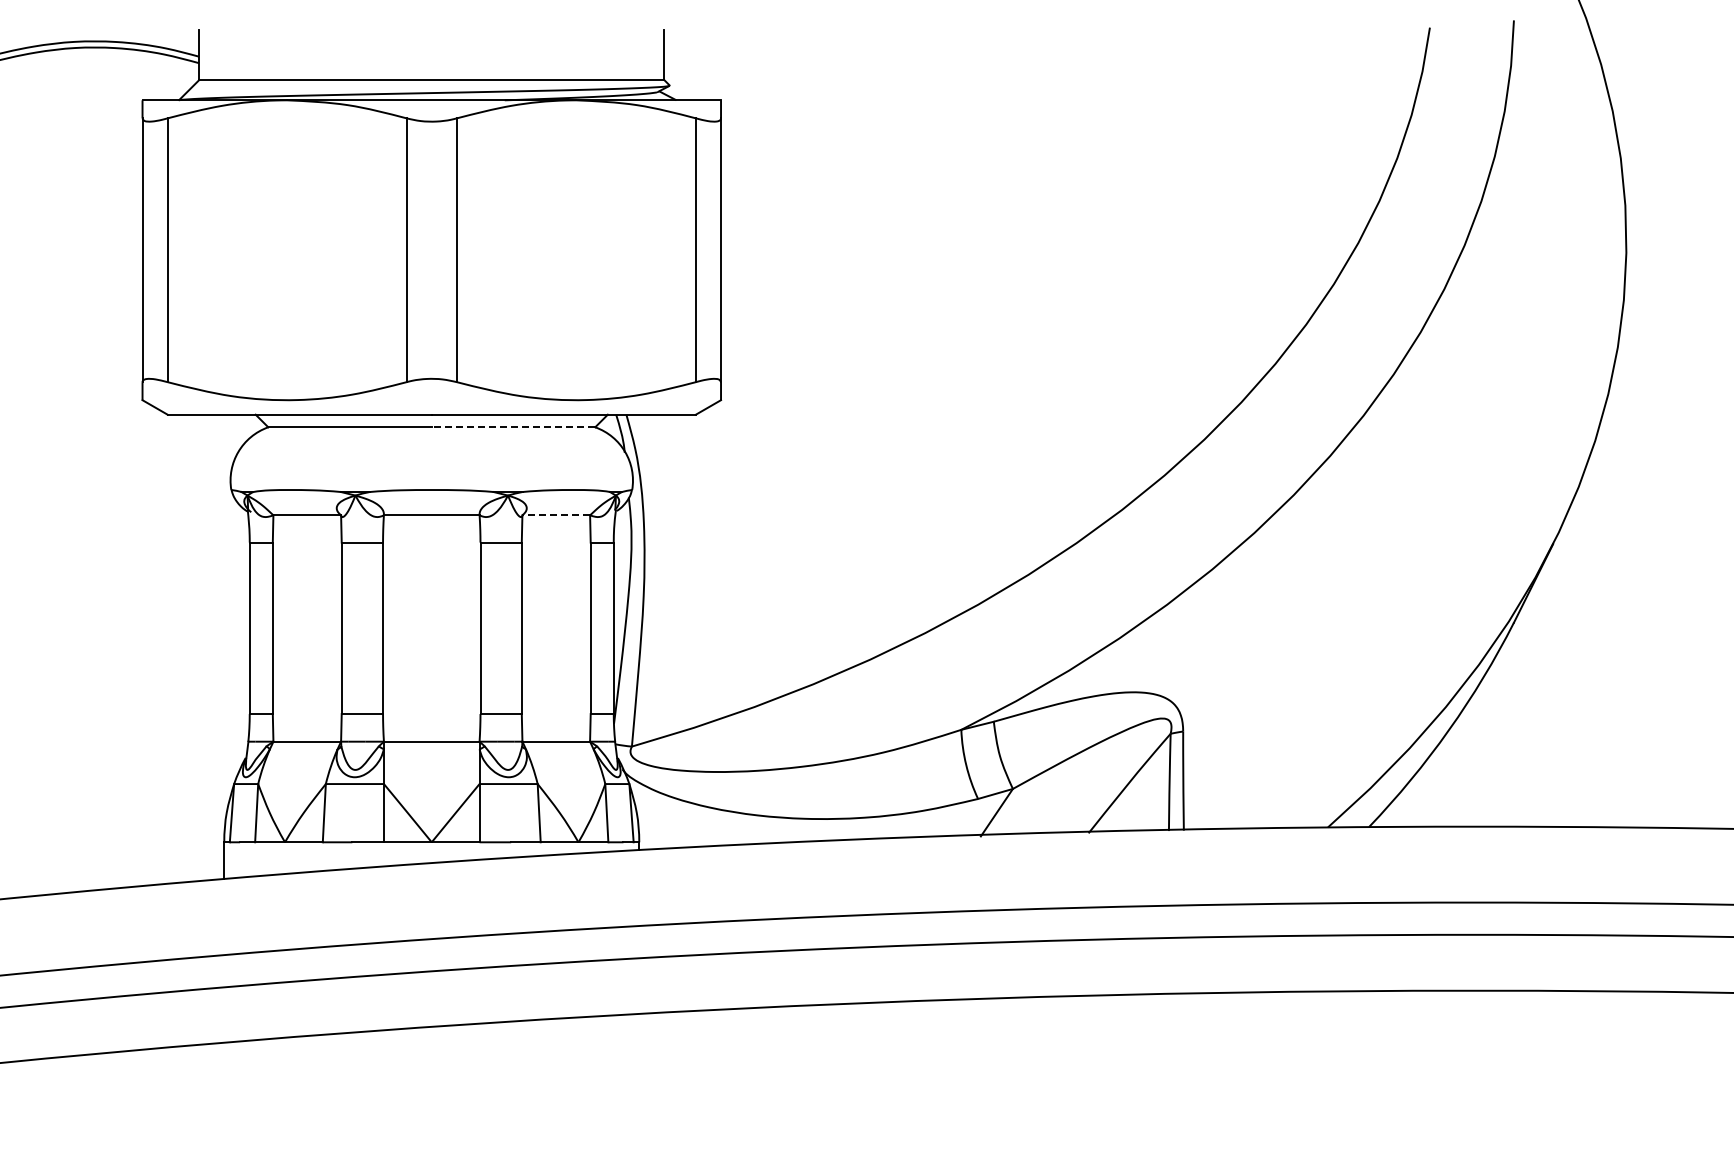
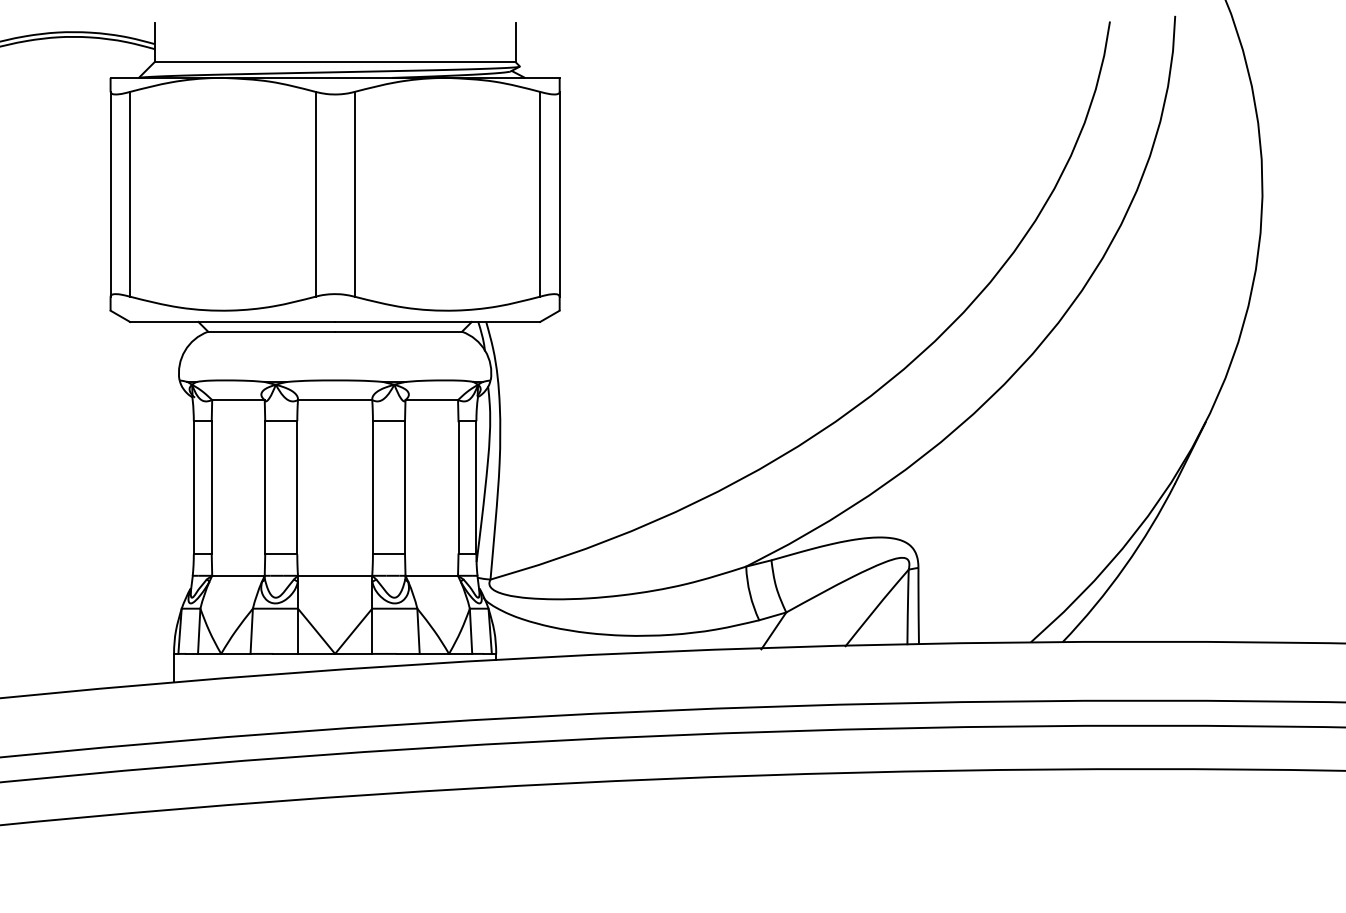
line: (513, 427) -> (398, 331), dashed -> solid
line: (556, 515) -> (431, 400), dashed -> solid

